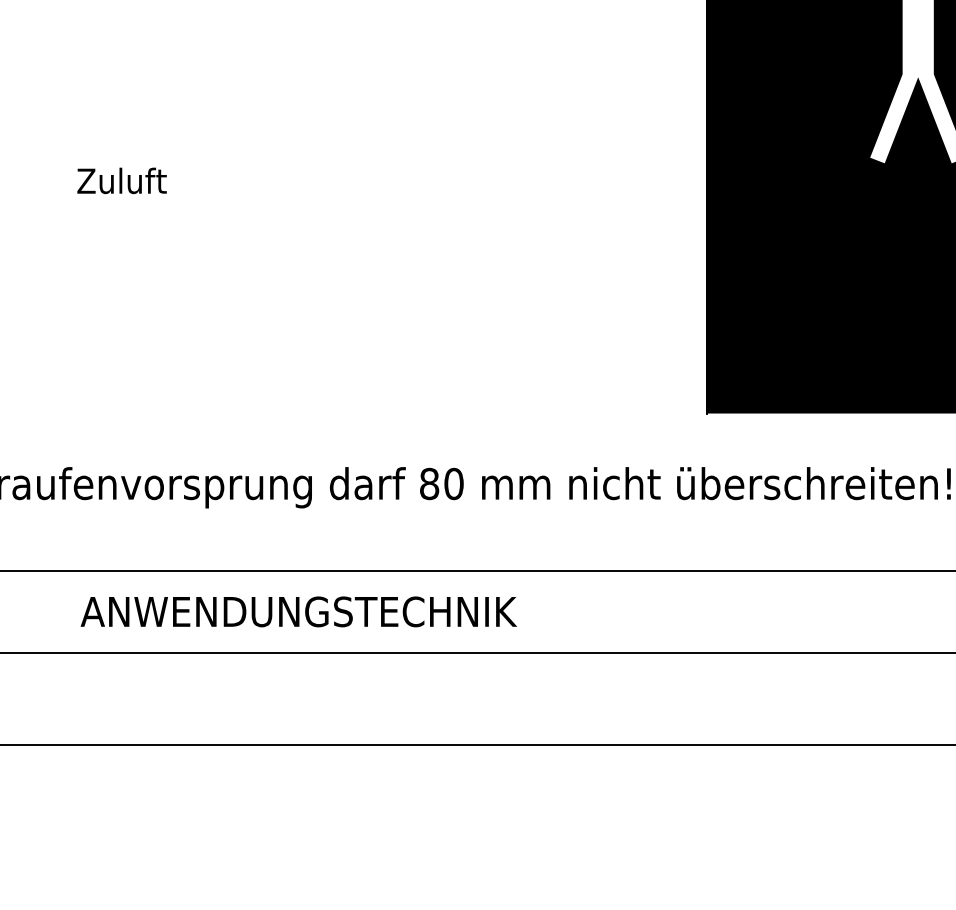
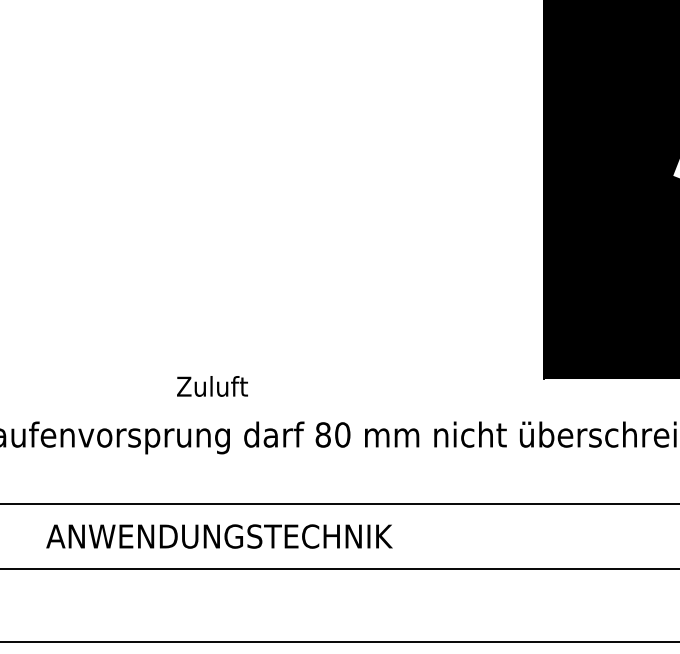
text: (121, 180) -> (212, 386), moved

